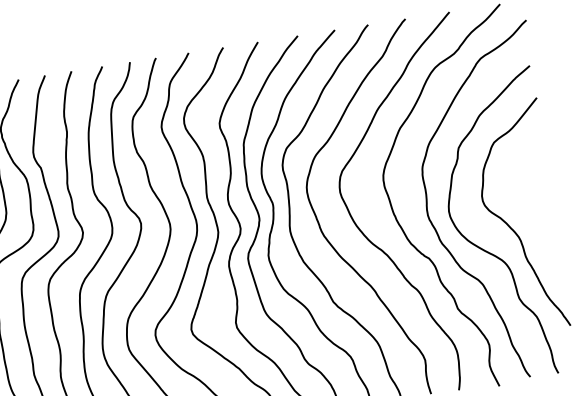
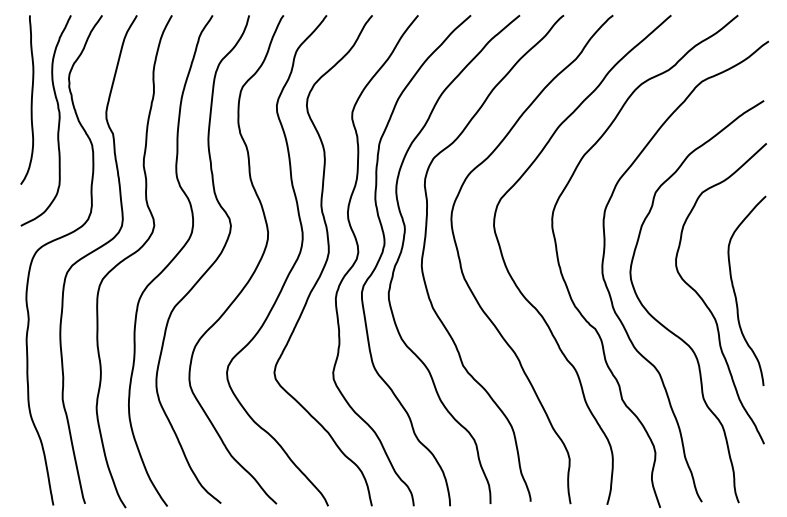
curve: (530, 213) -> (735, 291), added

